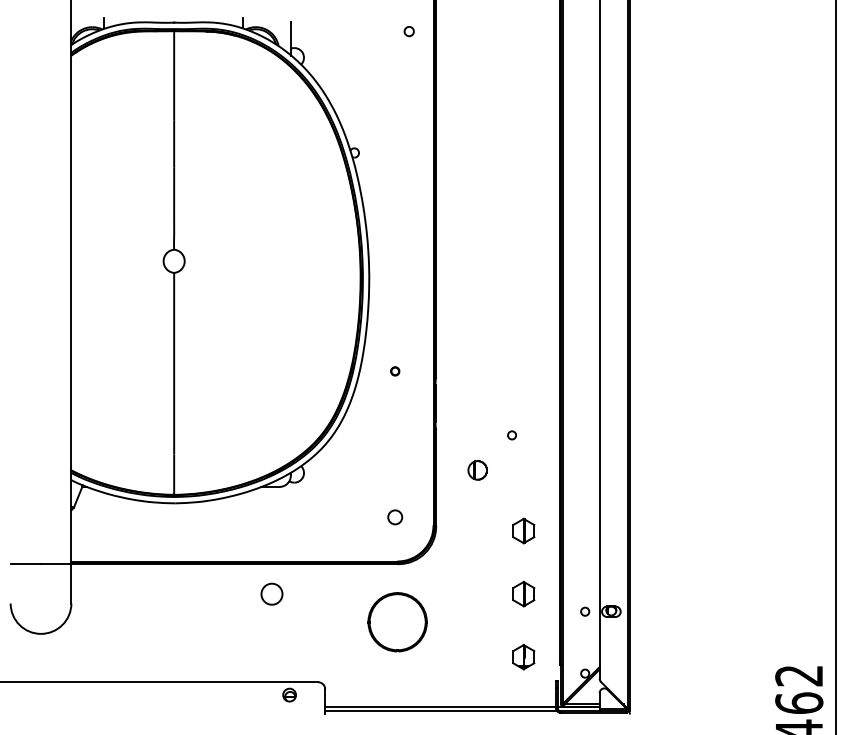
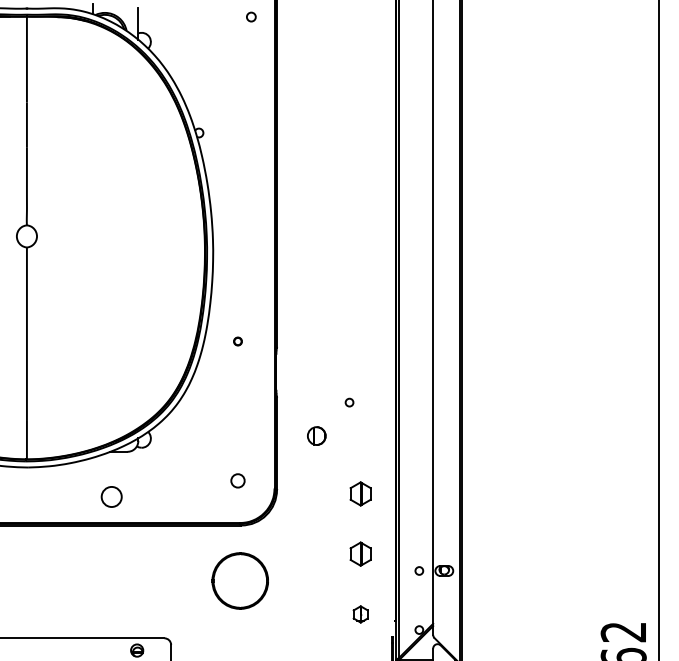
circle: (271, 593) -> (111, 496), moved
part: (523, 657) -> (360, 614), size x0.7

